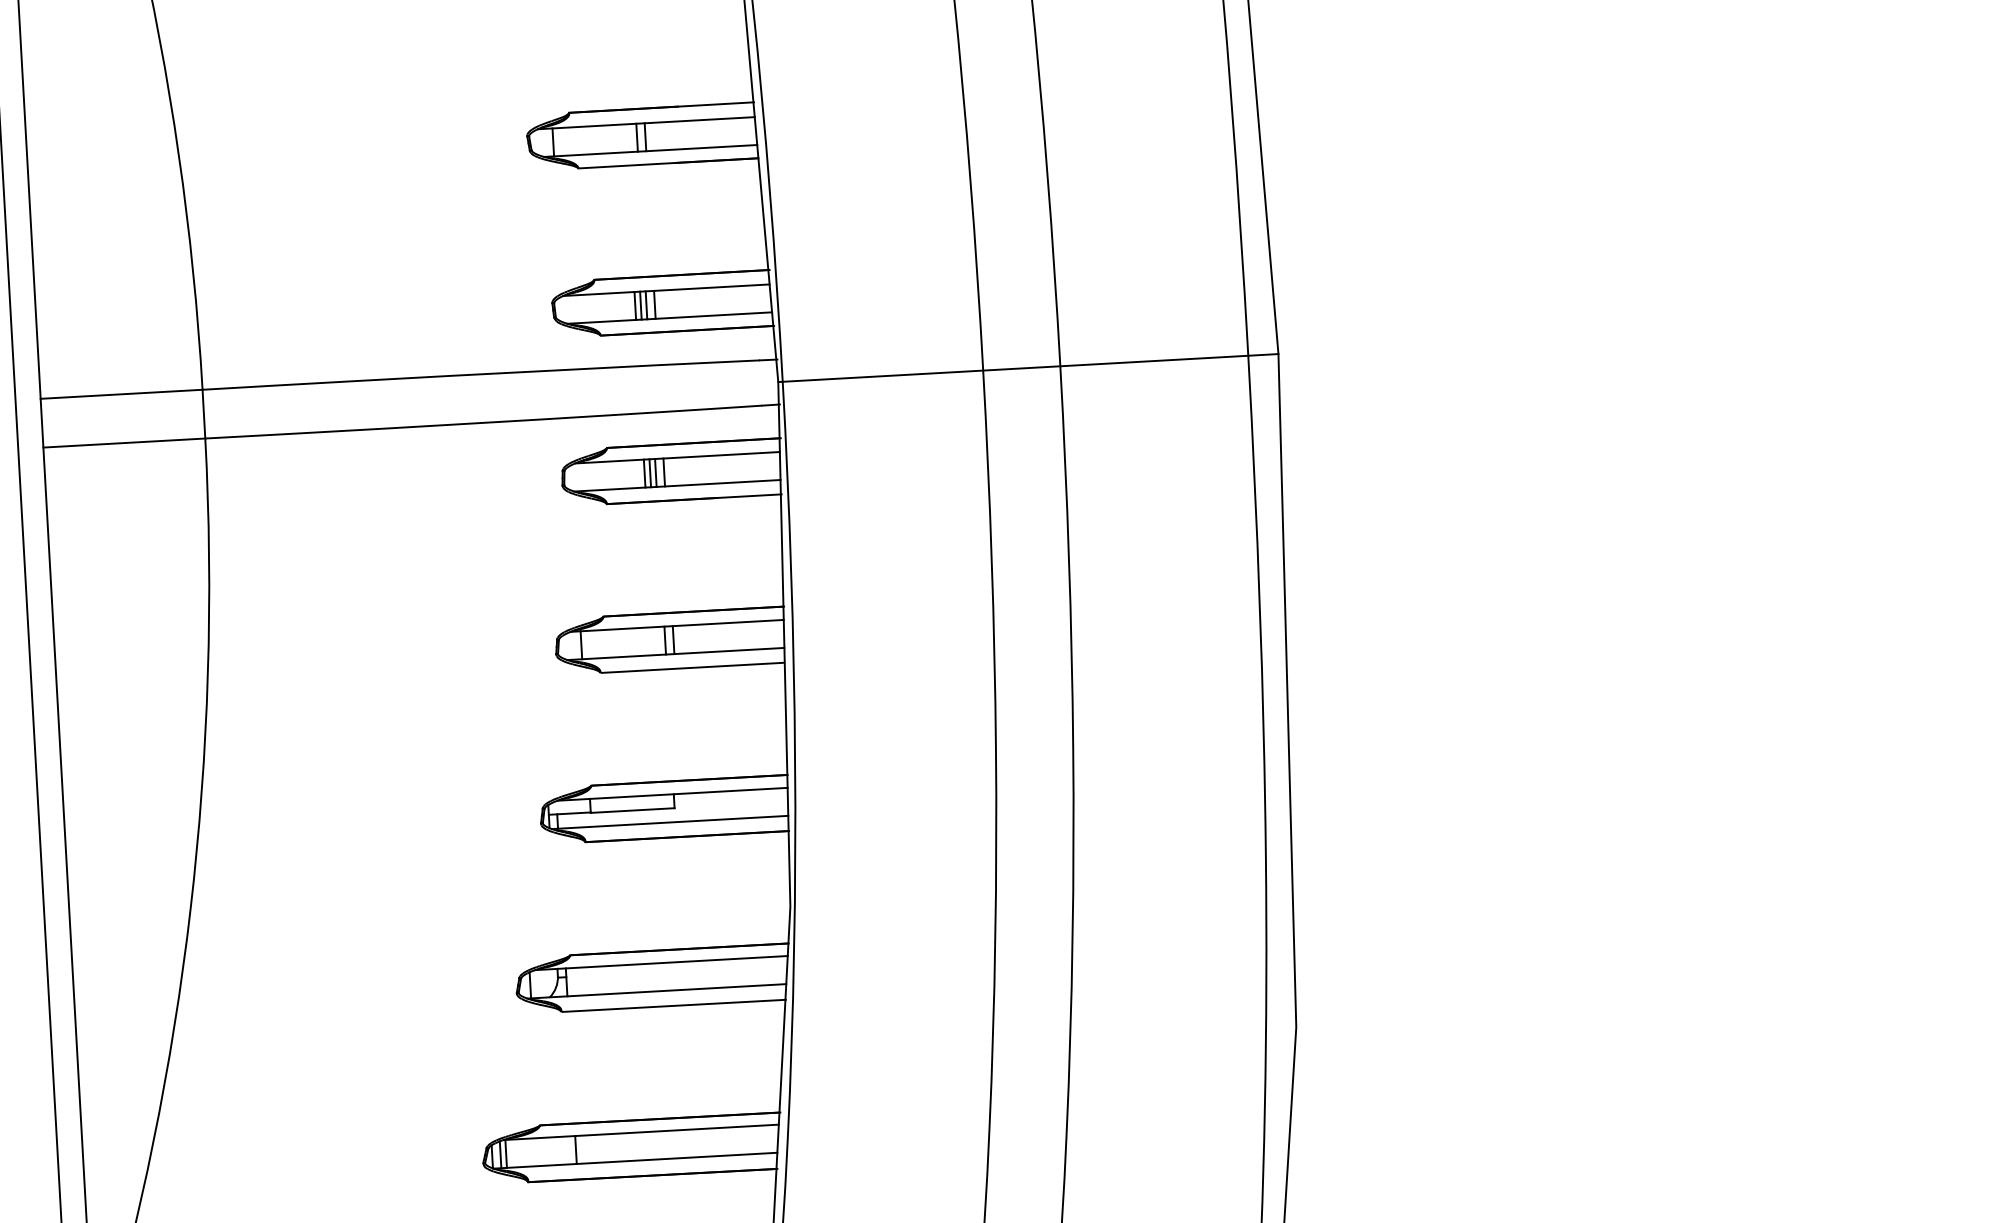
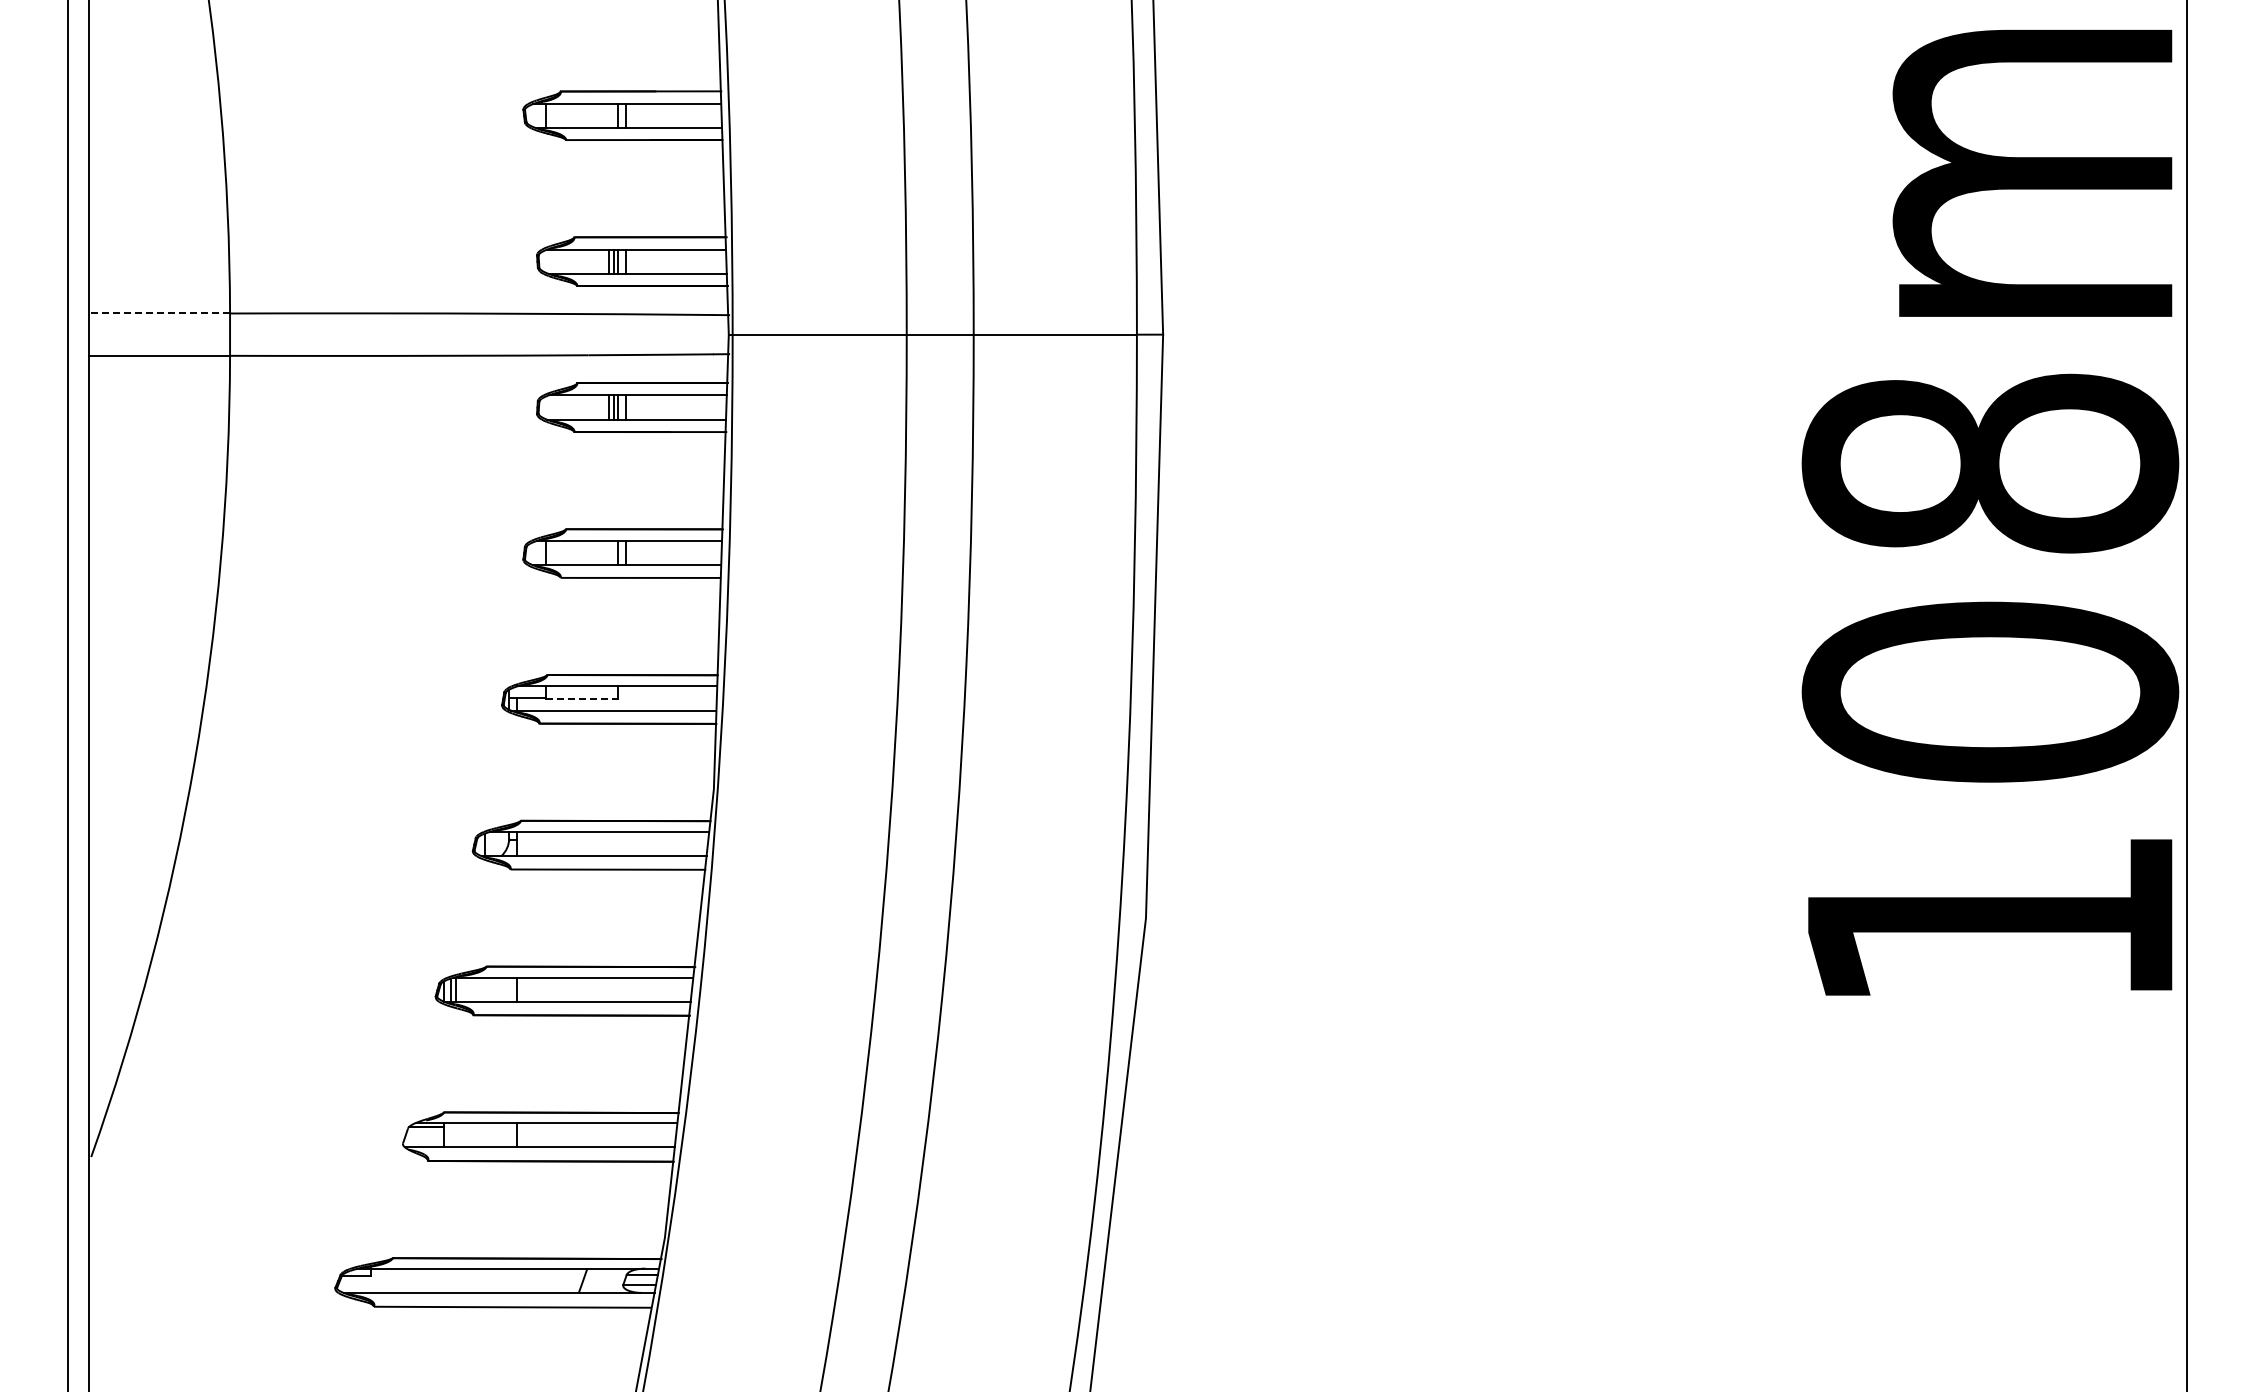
line: (121, 394) -> (159, 313), solid -> dashed
line: (633, 810) -> (582, 698), solid -> dashed

